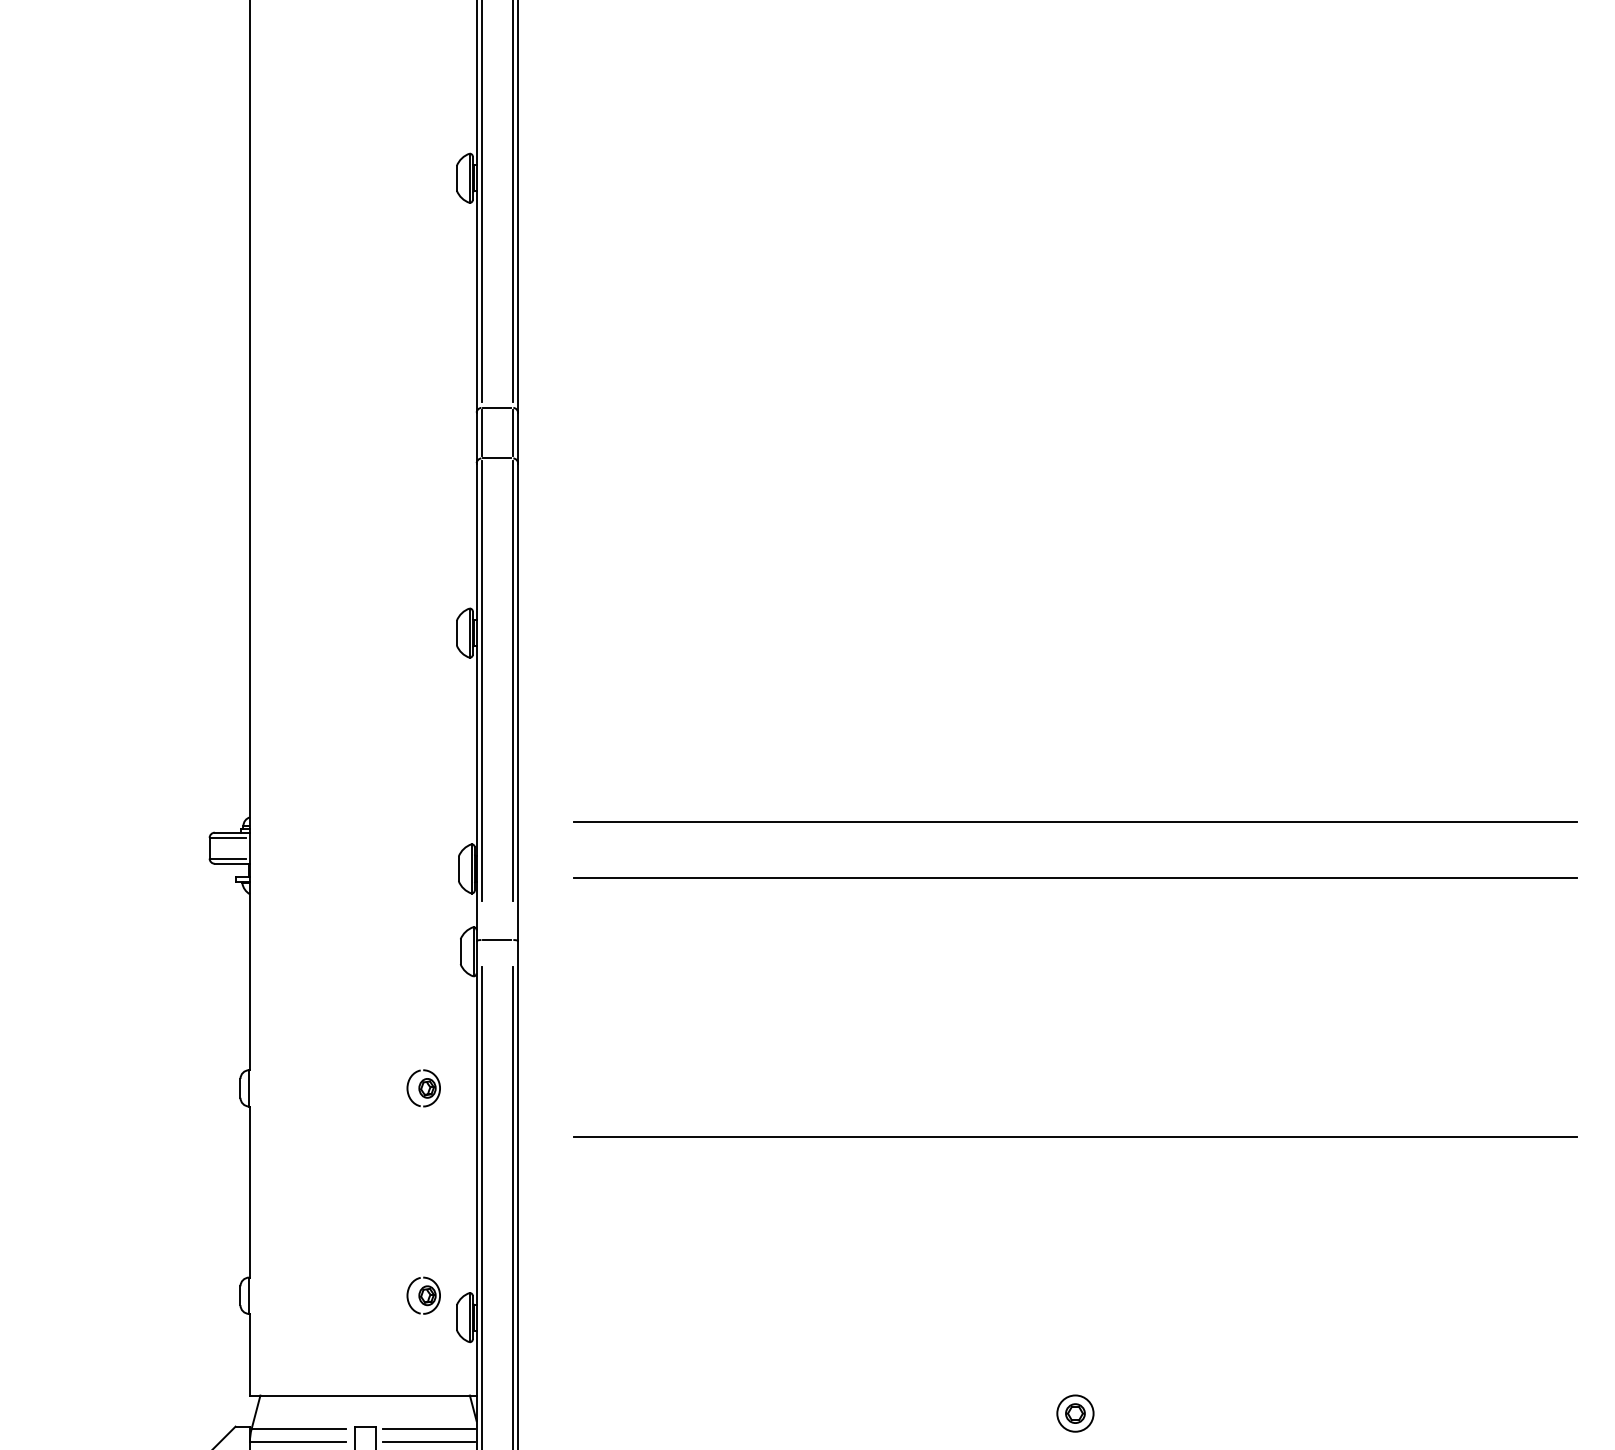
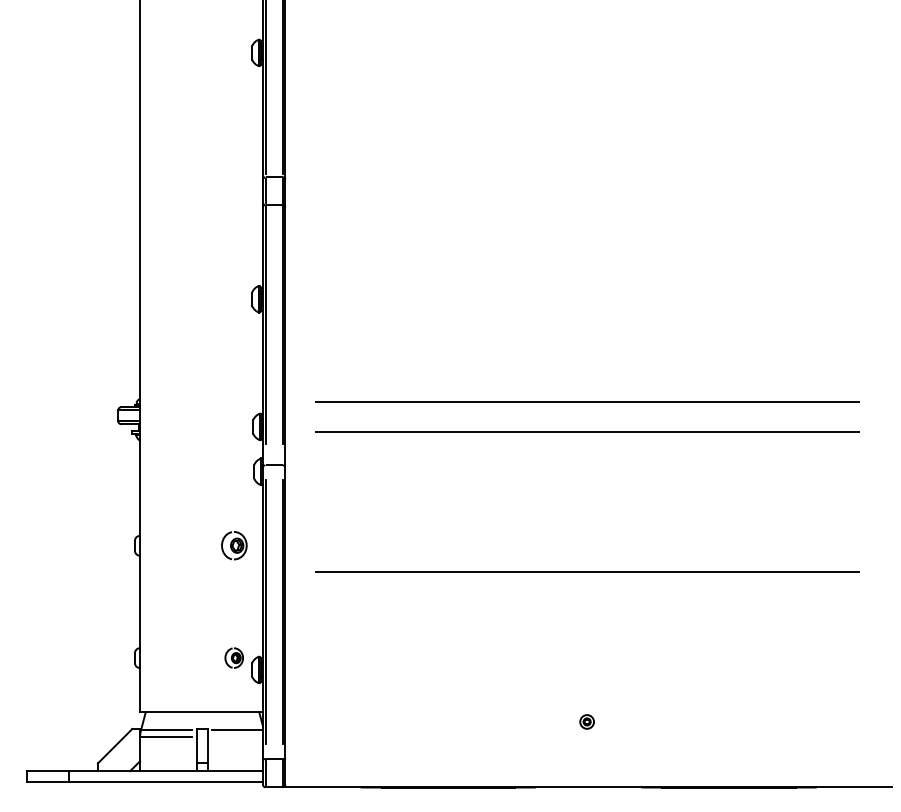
part: (422, 1087) -> (233, 545), size x1.4
part: (1074, 1412) -> (586, 721), size x0.7
line: (427, 1442) -> (236, 737), removed

